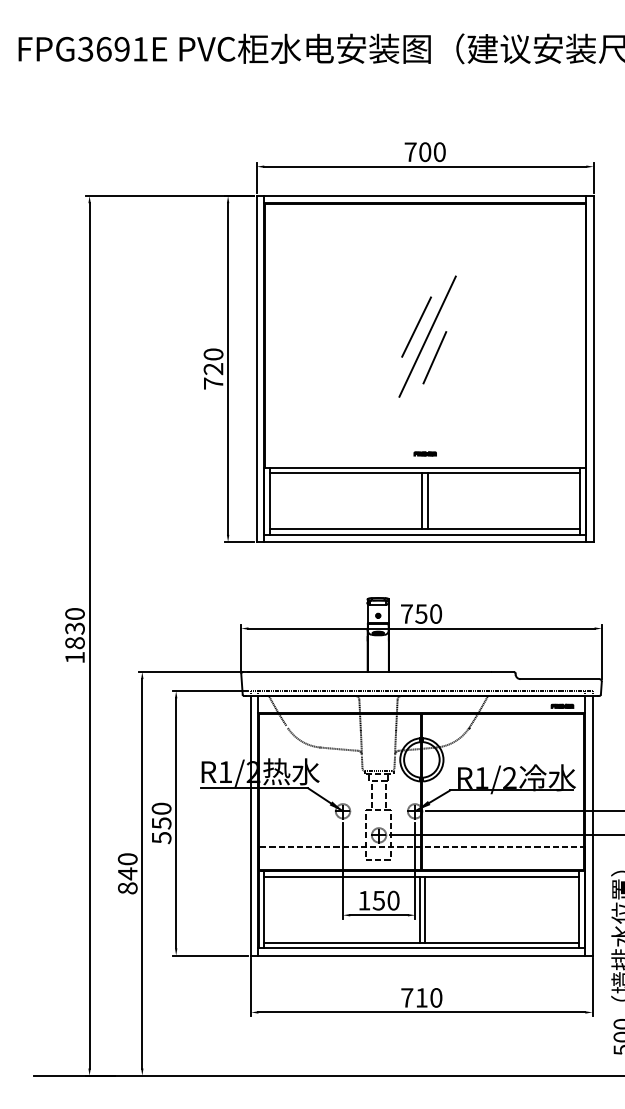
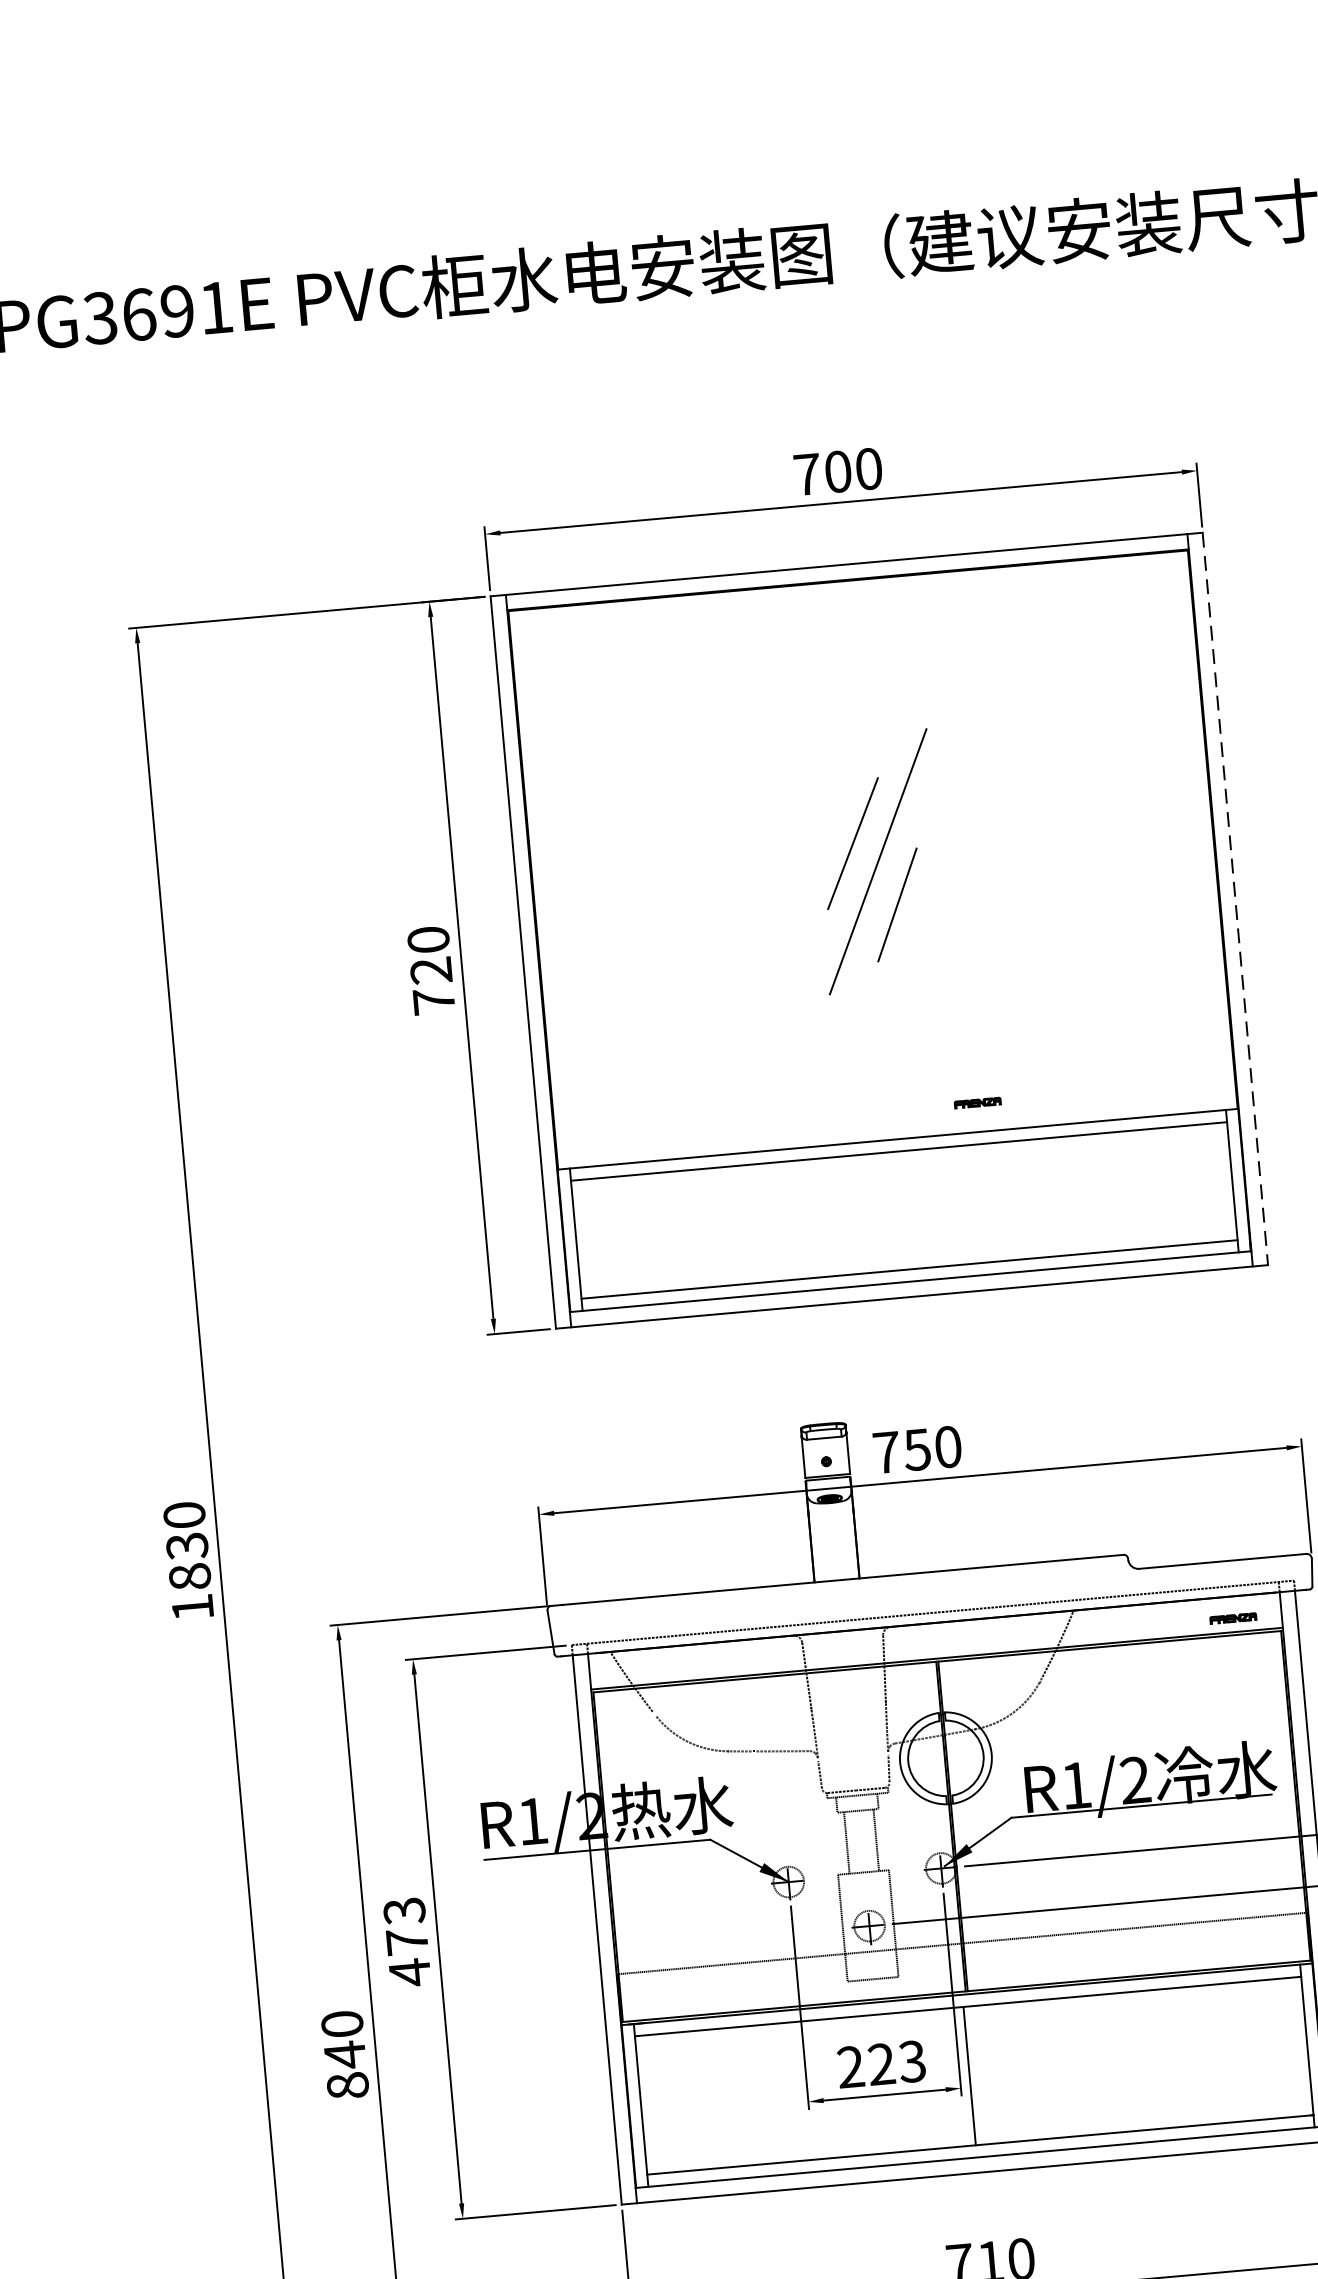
line: (593, 369) -> (1235, 899), solid -> dashed
part: (424, 453) -> (976, 1102), moved
line: (422, 501) -> (898, 1211), removed
line: (428, 501) -> (911, 1210), removed
text: (161, 823) -> (406, 1942), 550 -> 473
text: (378, 900) -> (880, 2064), 150 -> 223
line: (425, 909) -> (981, 2074), removed

